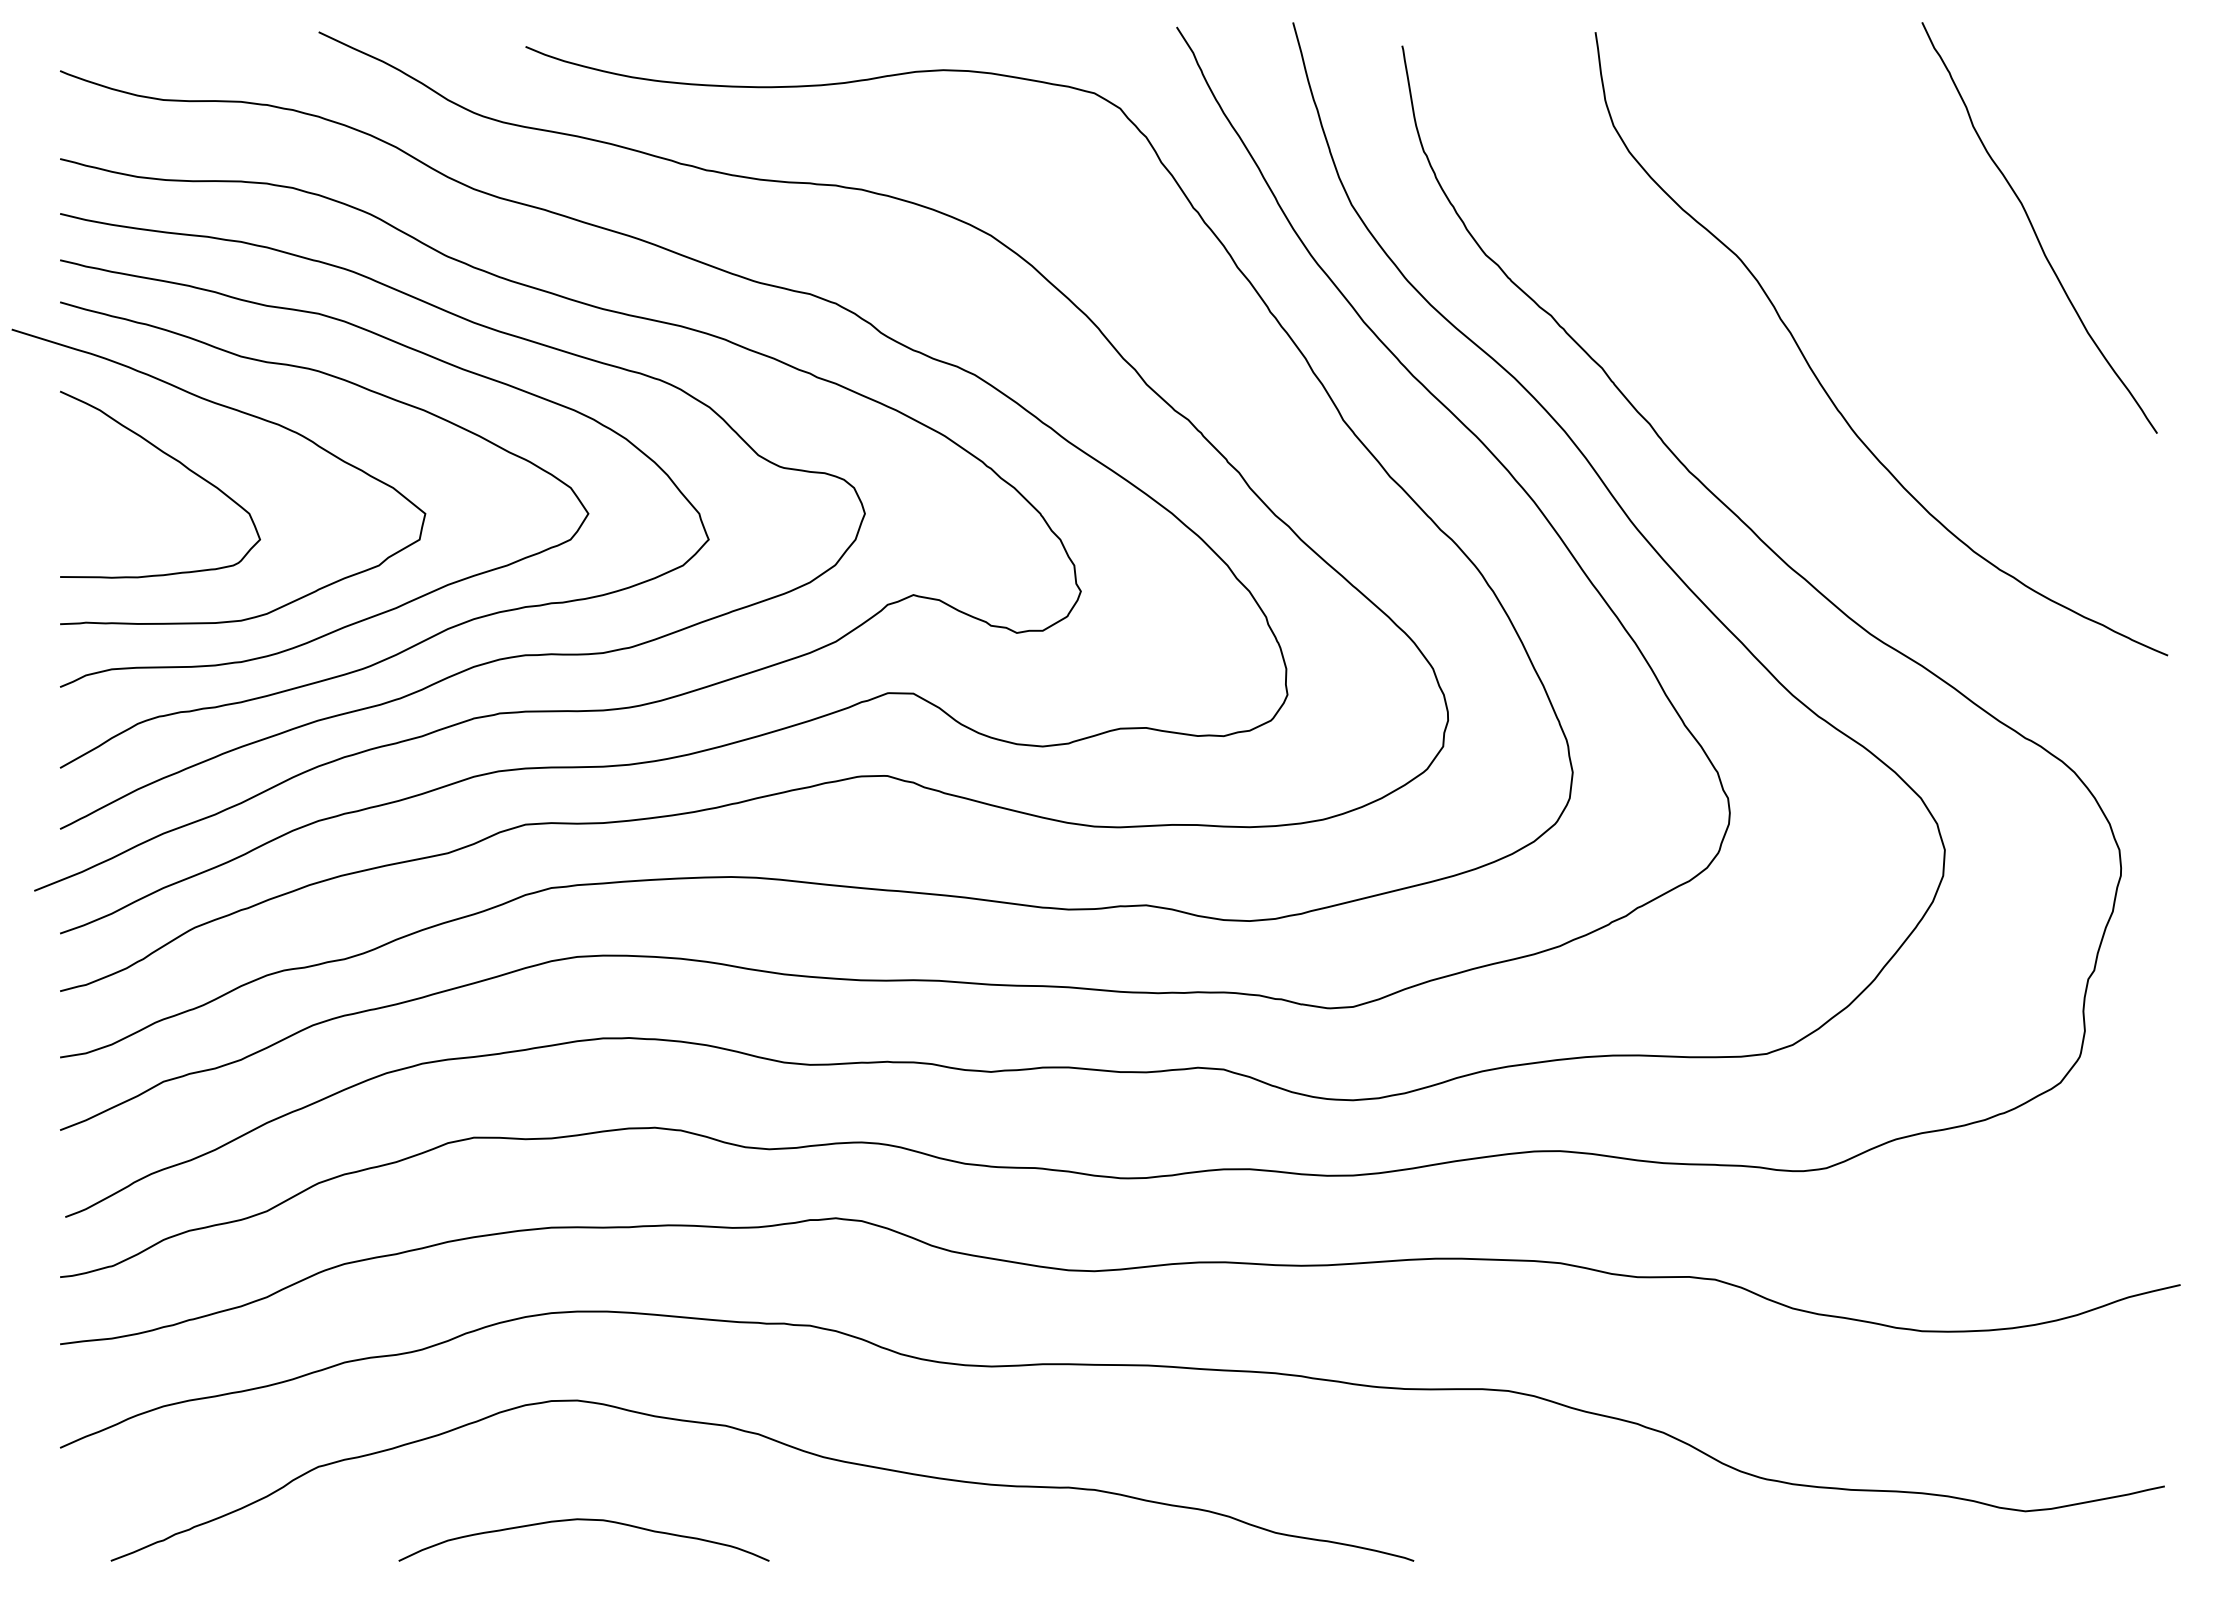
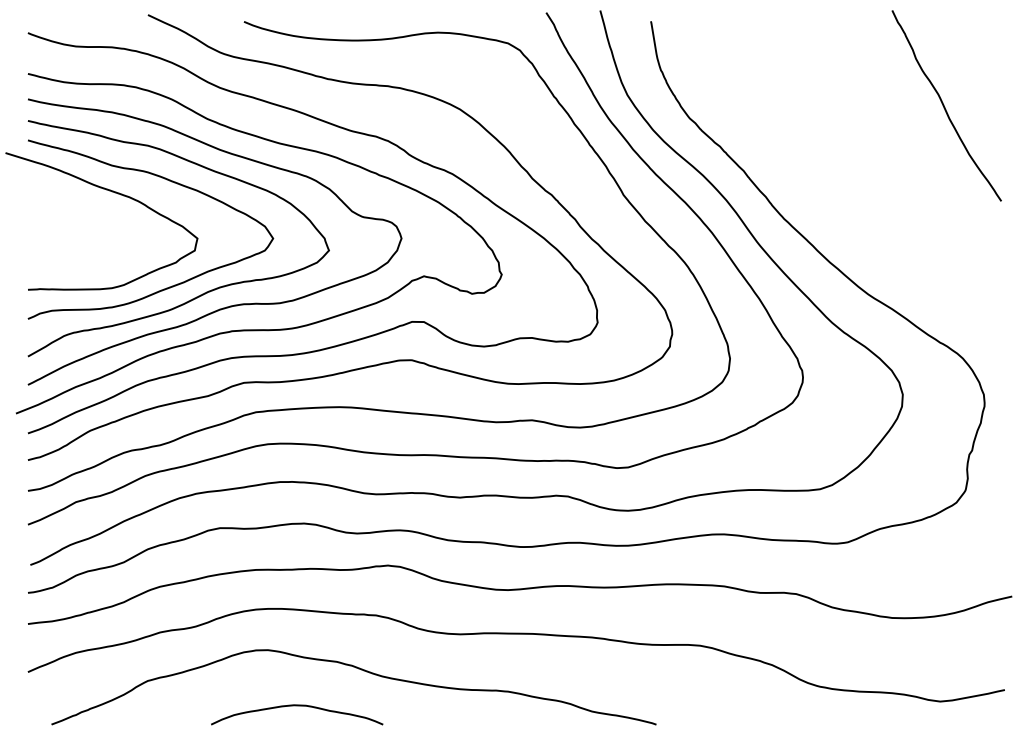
curve: (1821, 380) -> (845, 176), removed
curve: (171, 459) -> (79, 213), removed
curve: (584, 1521) -> (297, 706), moved

